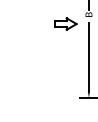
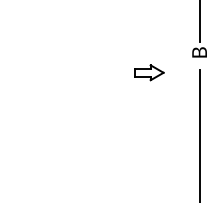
part: (65, 23) -> (148, 71), size x0.6

